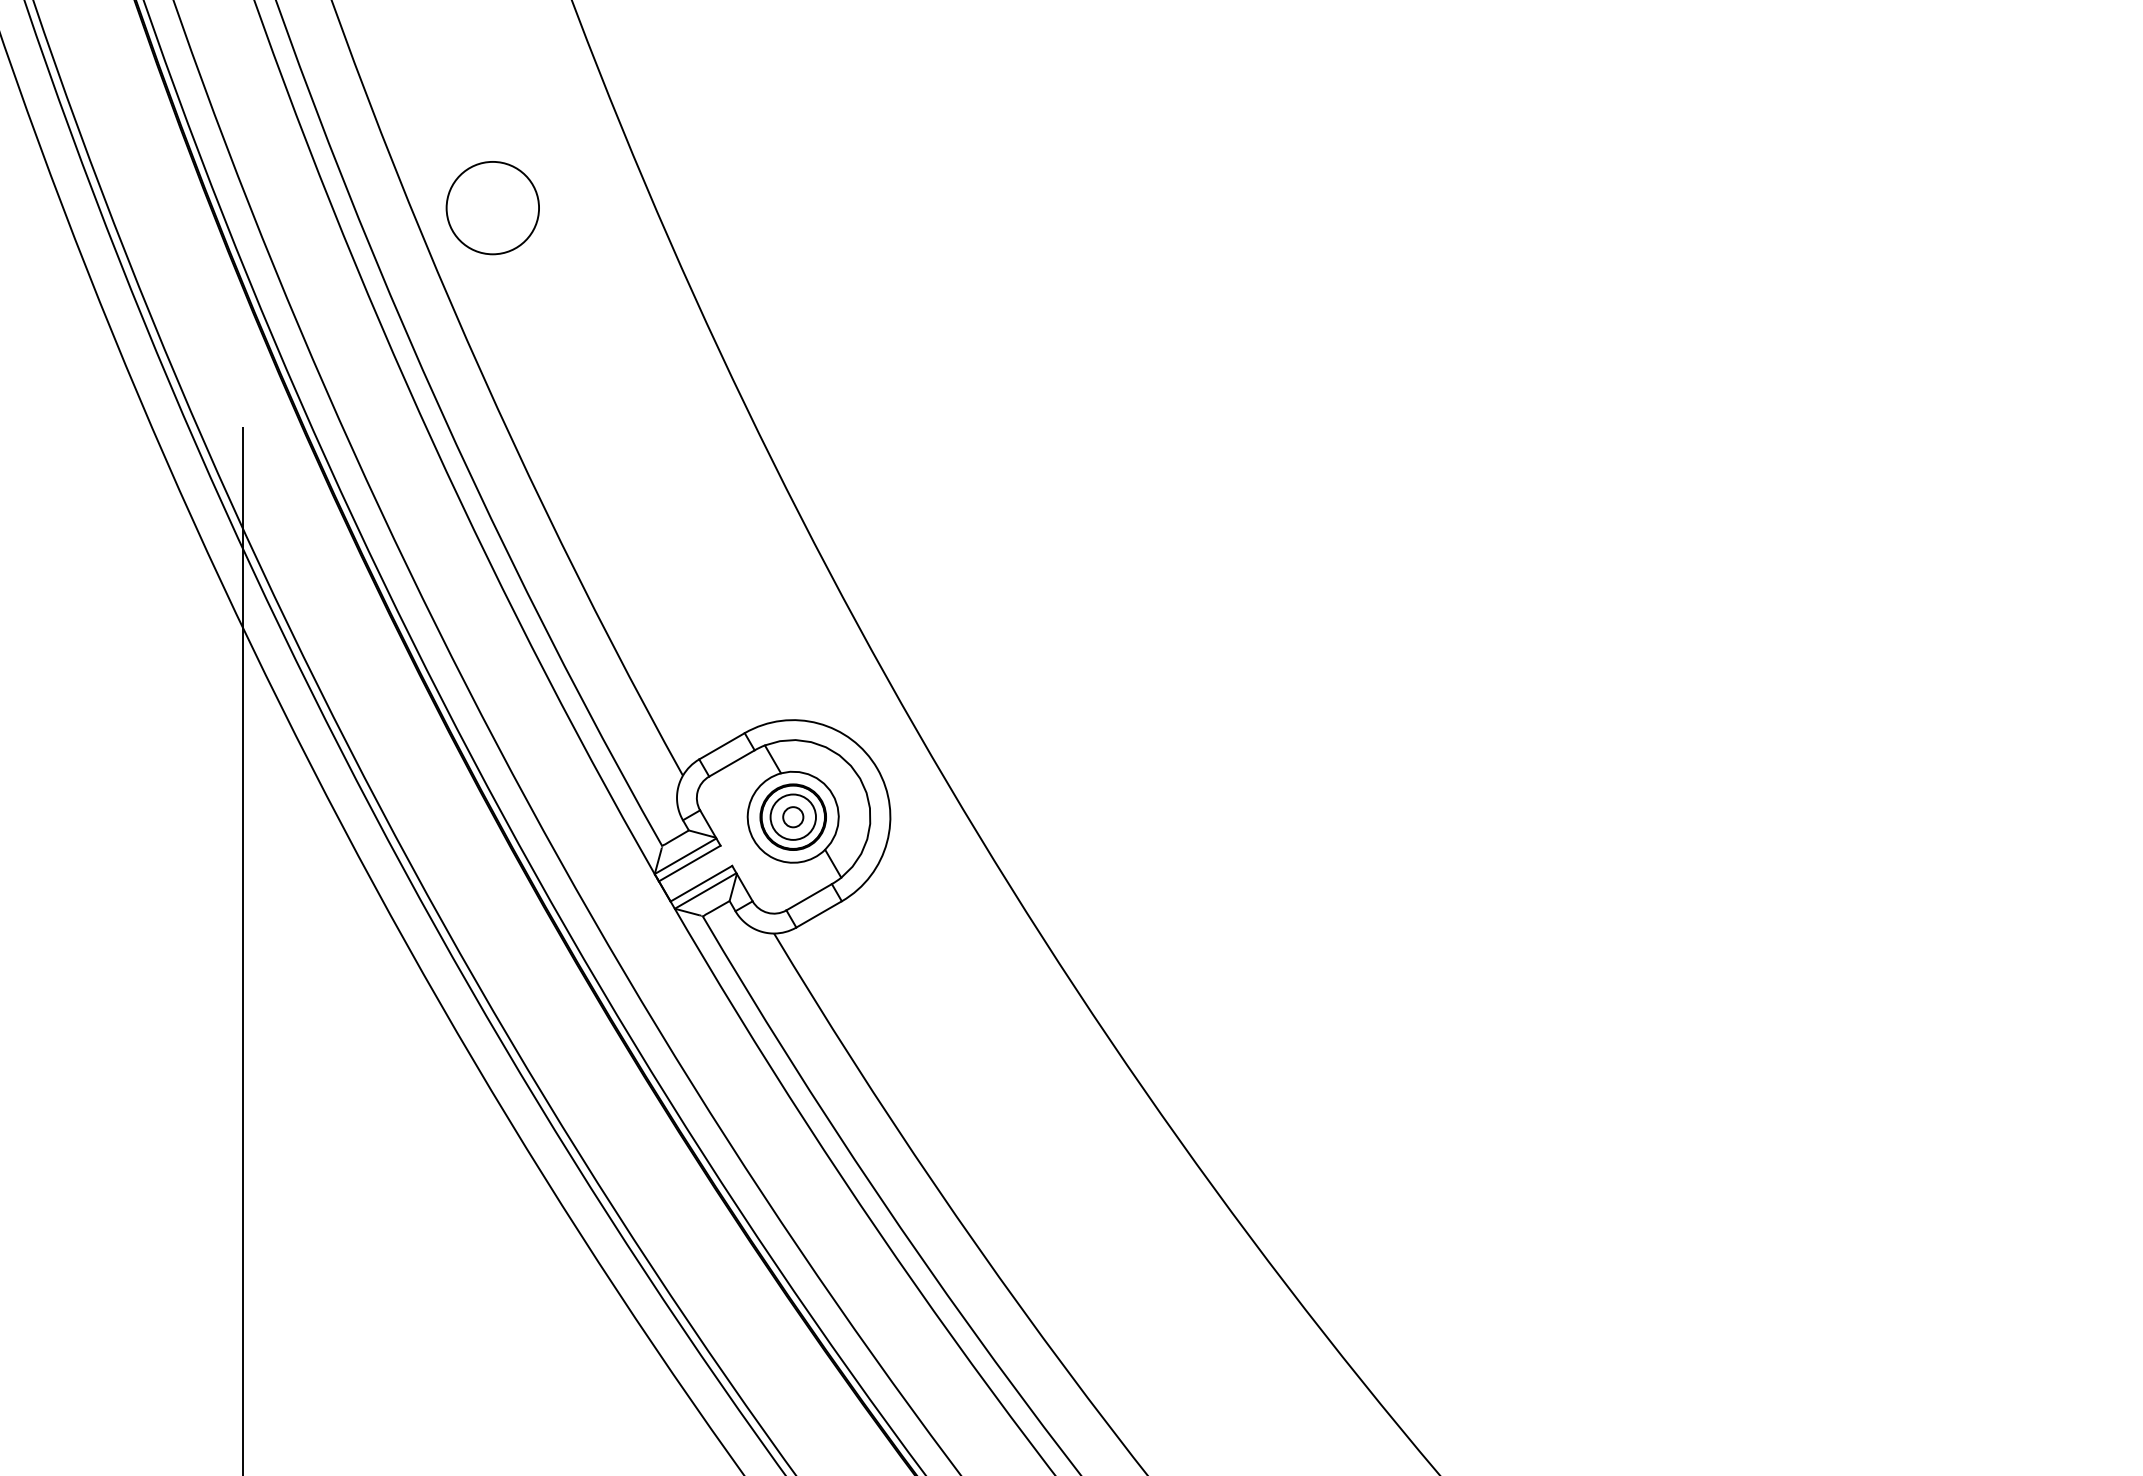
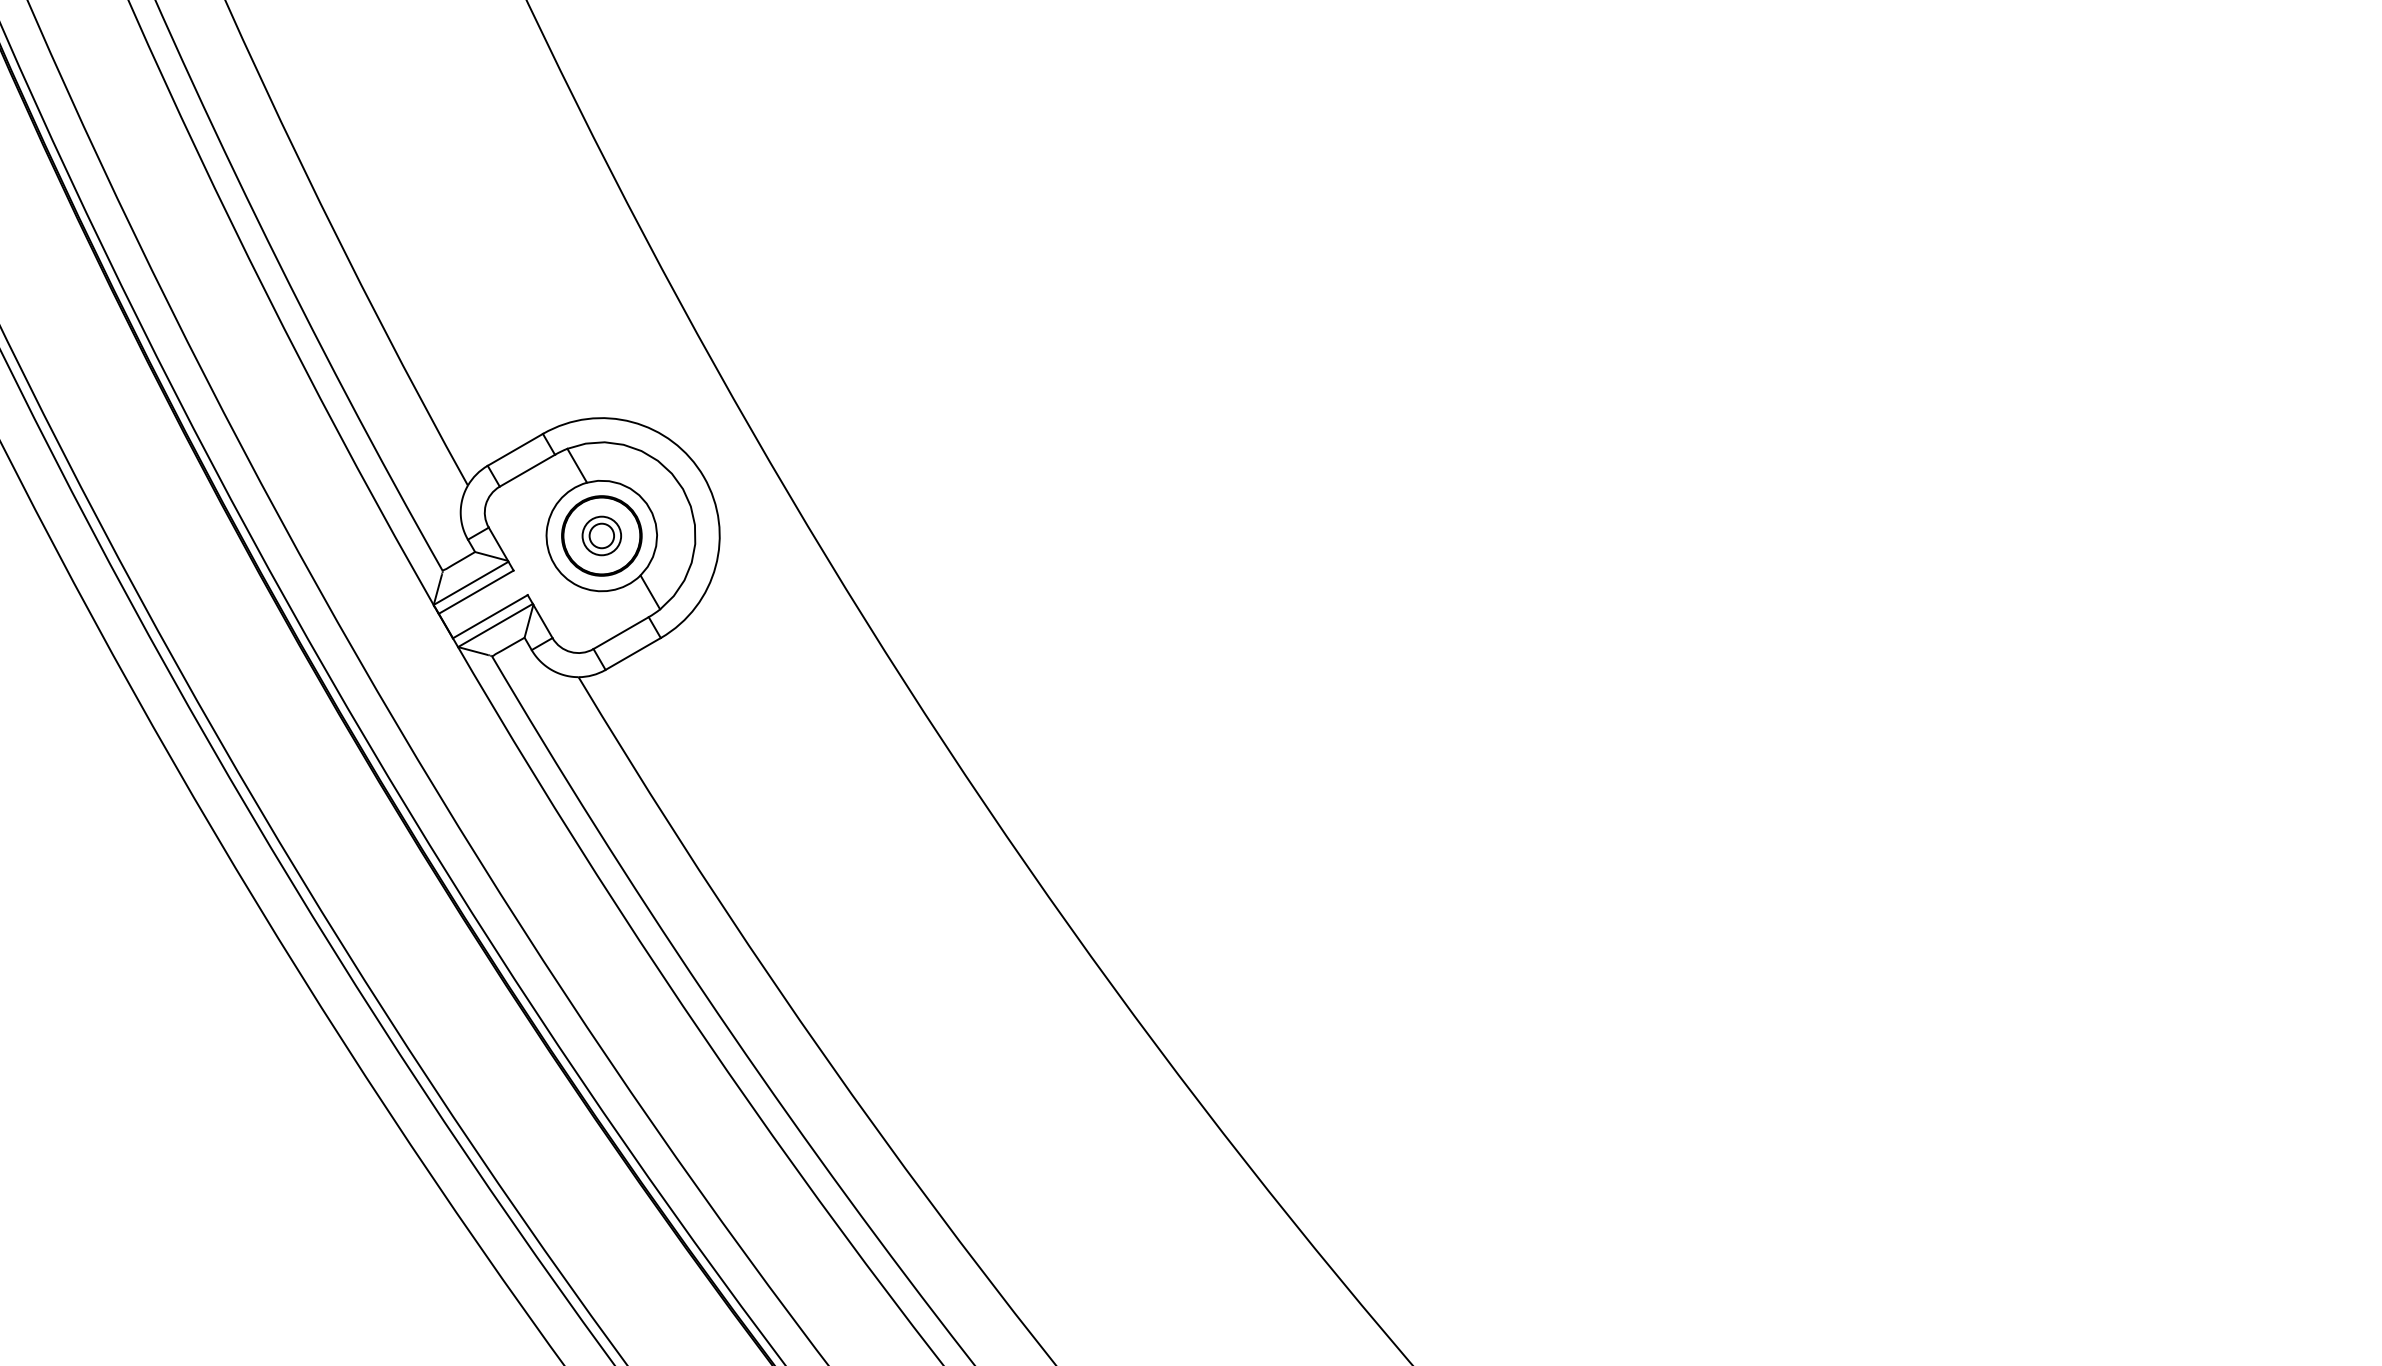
circle: (792, 816) -> (600, 535), size x0.7

